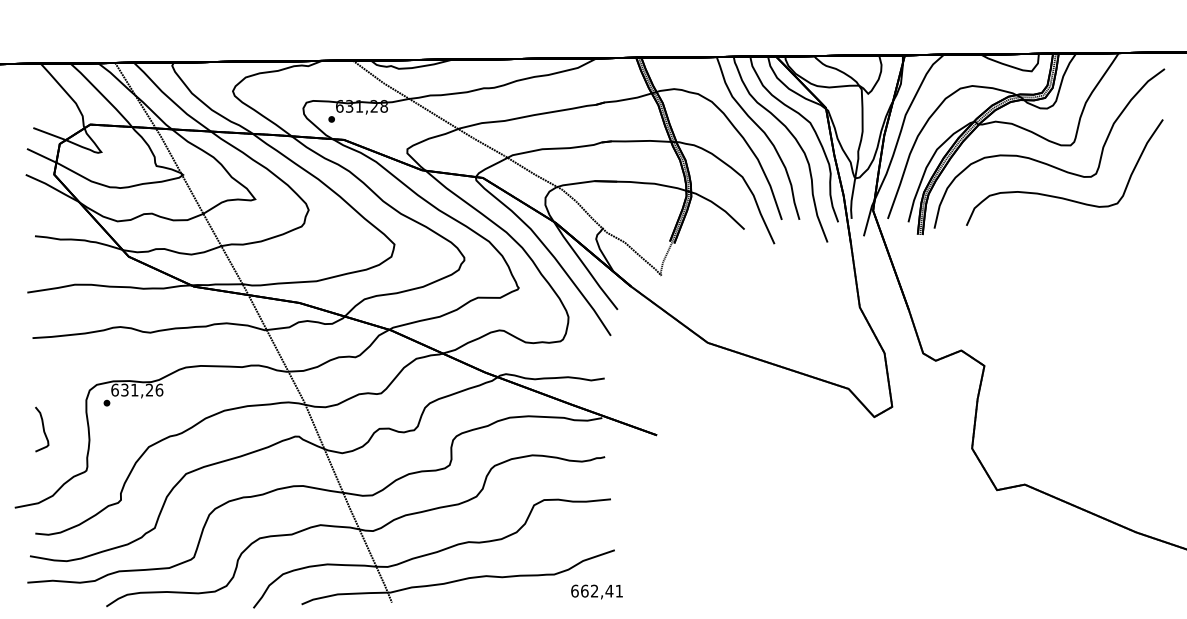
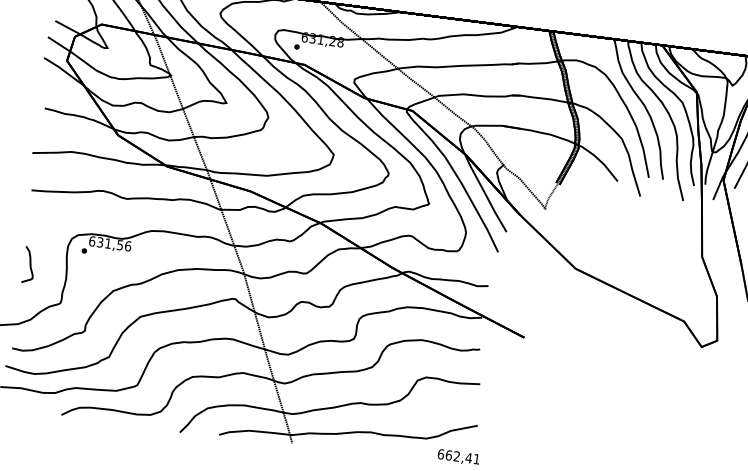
text: (149, 389) -> (120, 244), 631,26 -> 631,56

